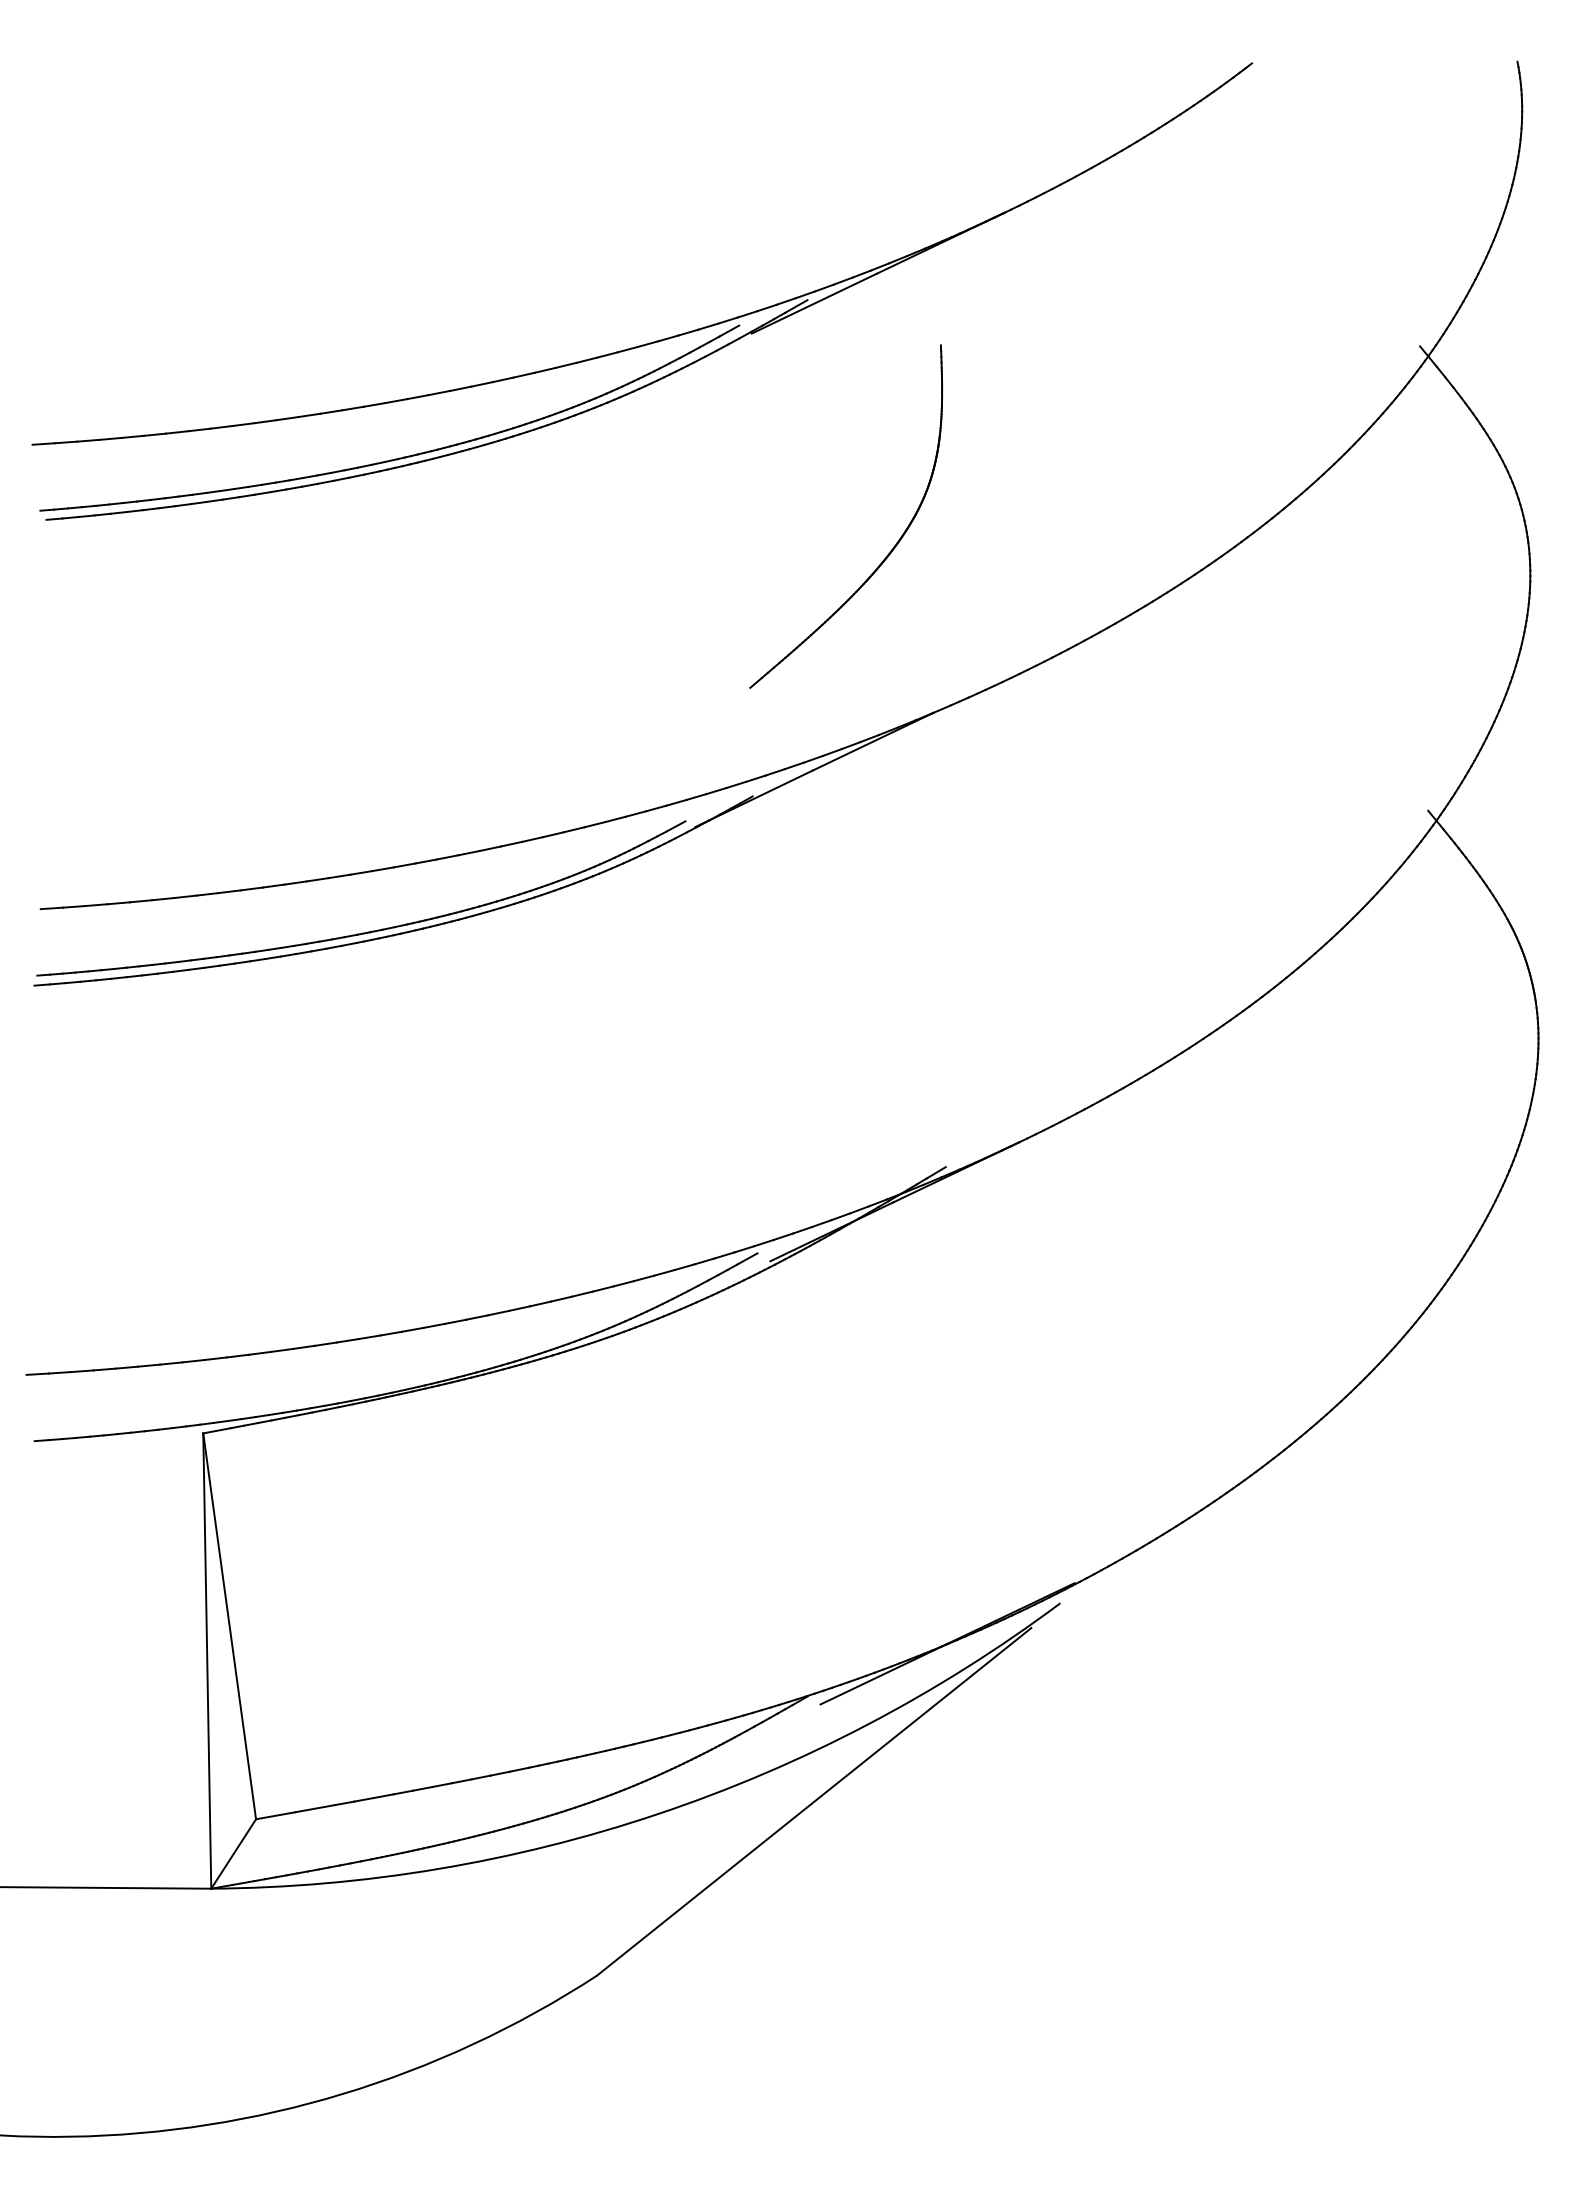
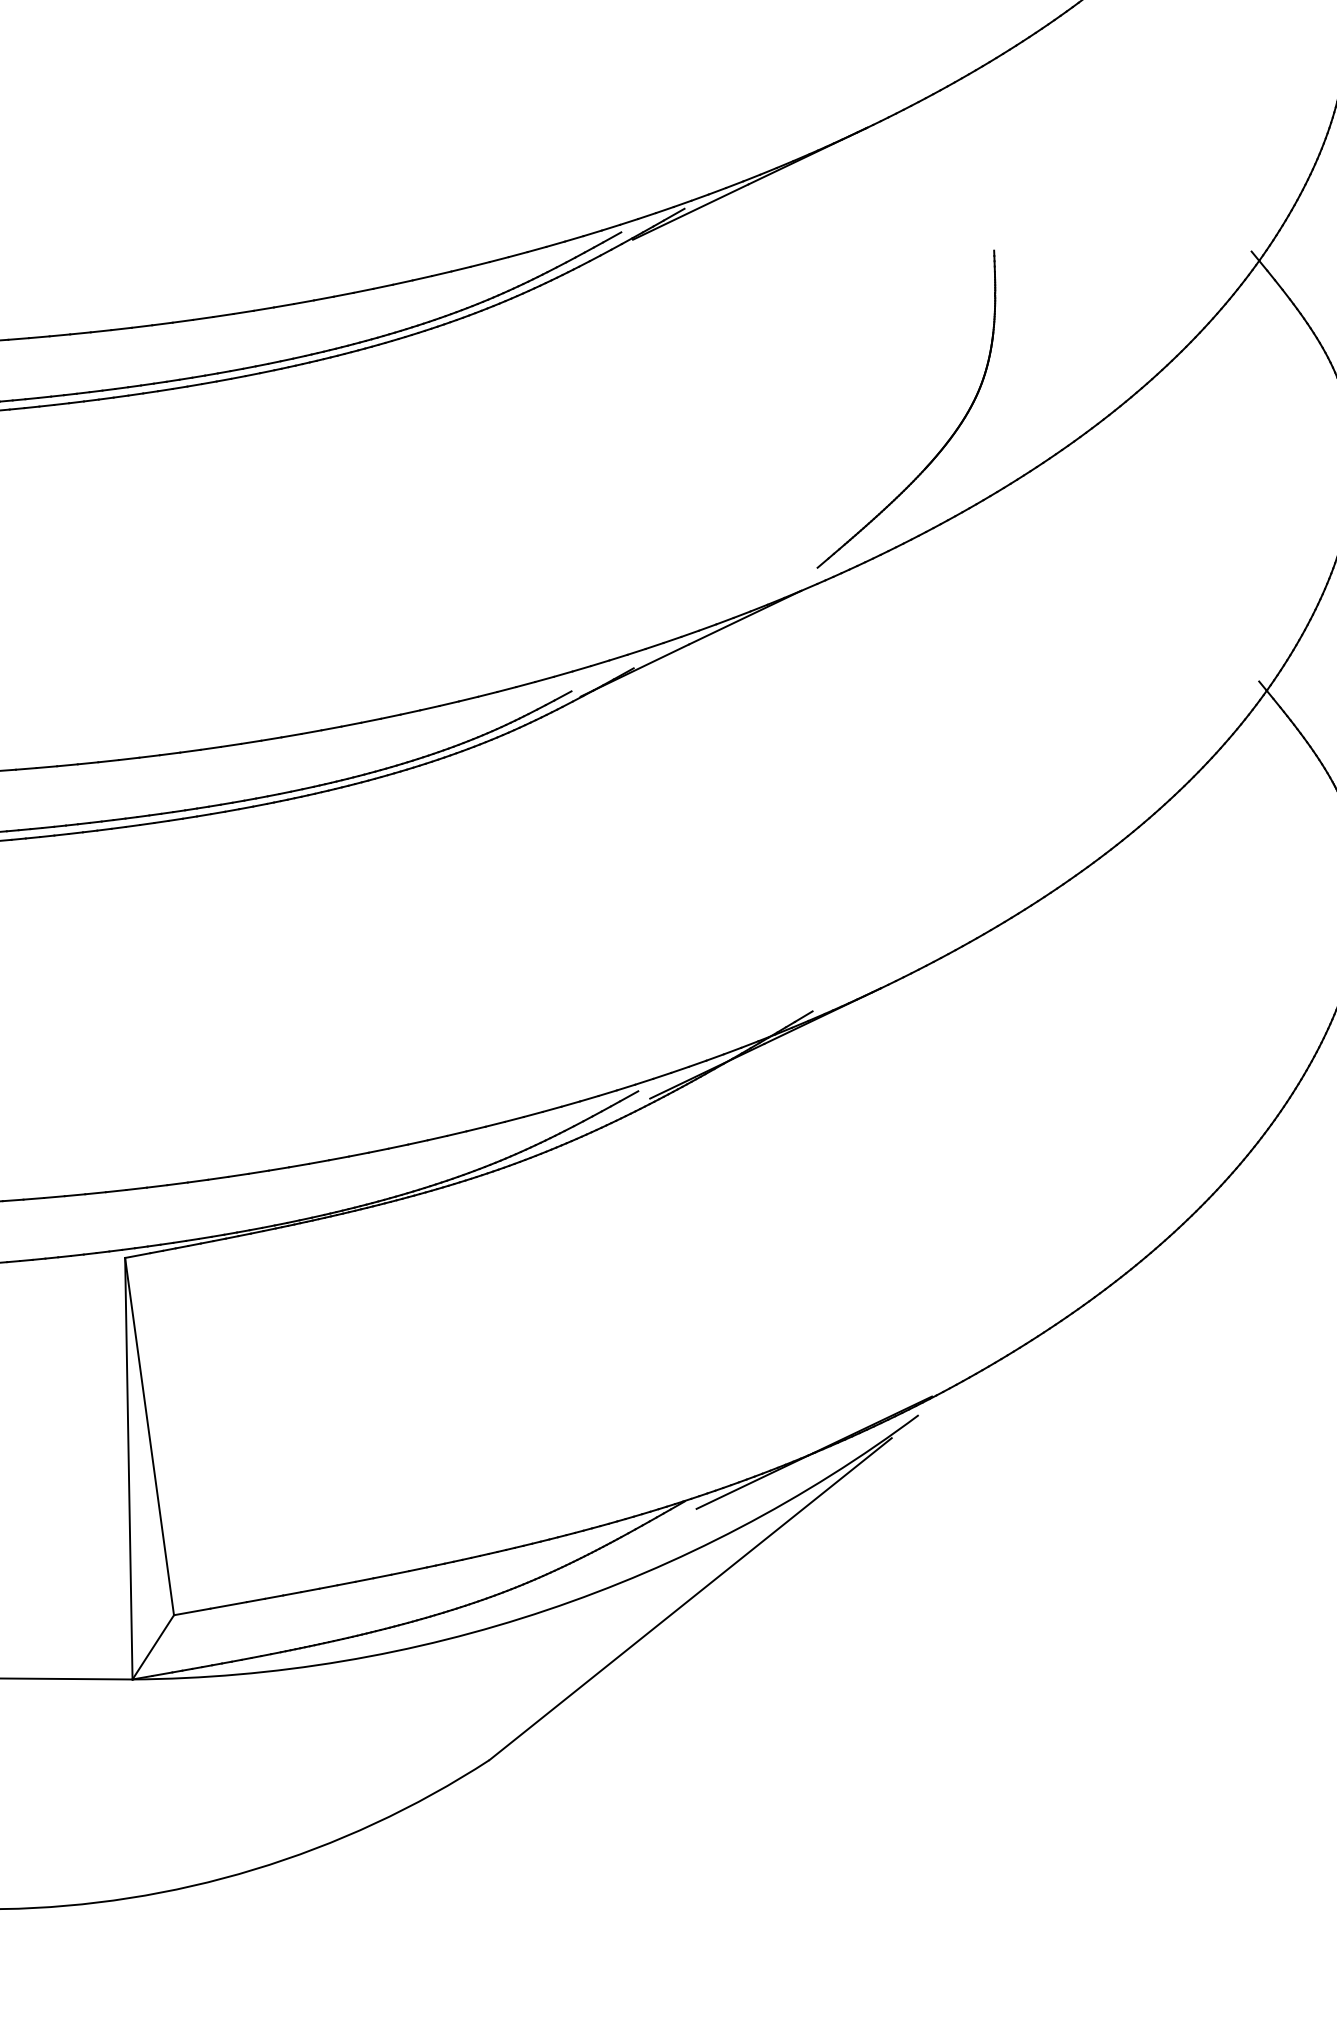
part: (890, 550) -> (947, 440), moved

